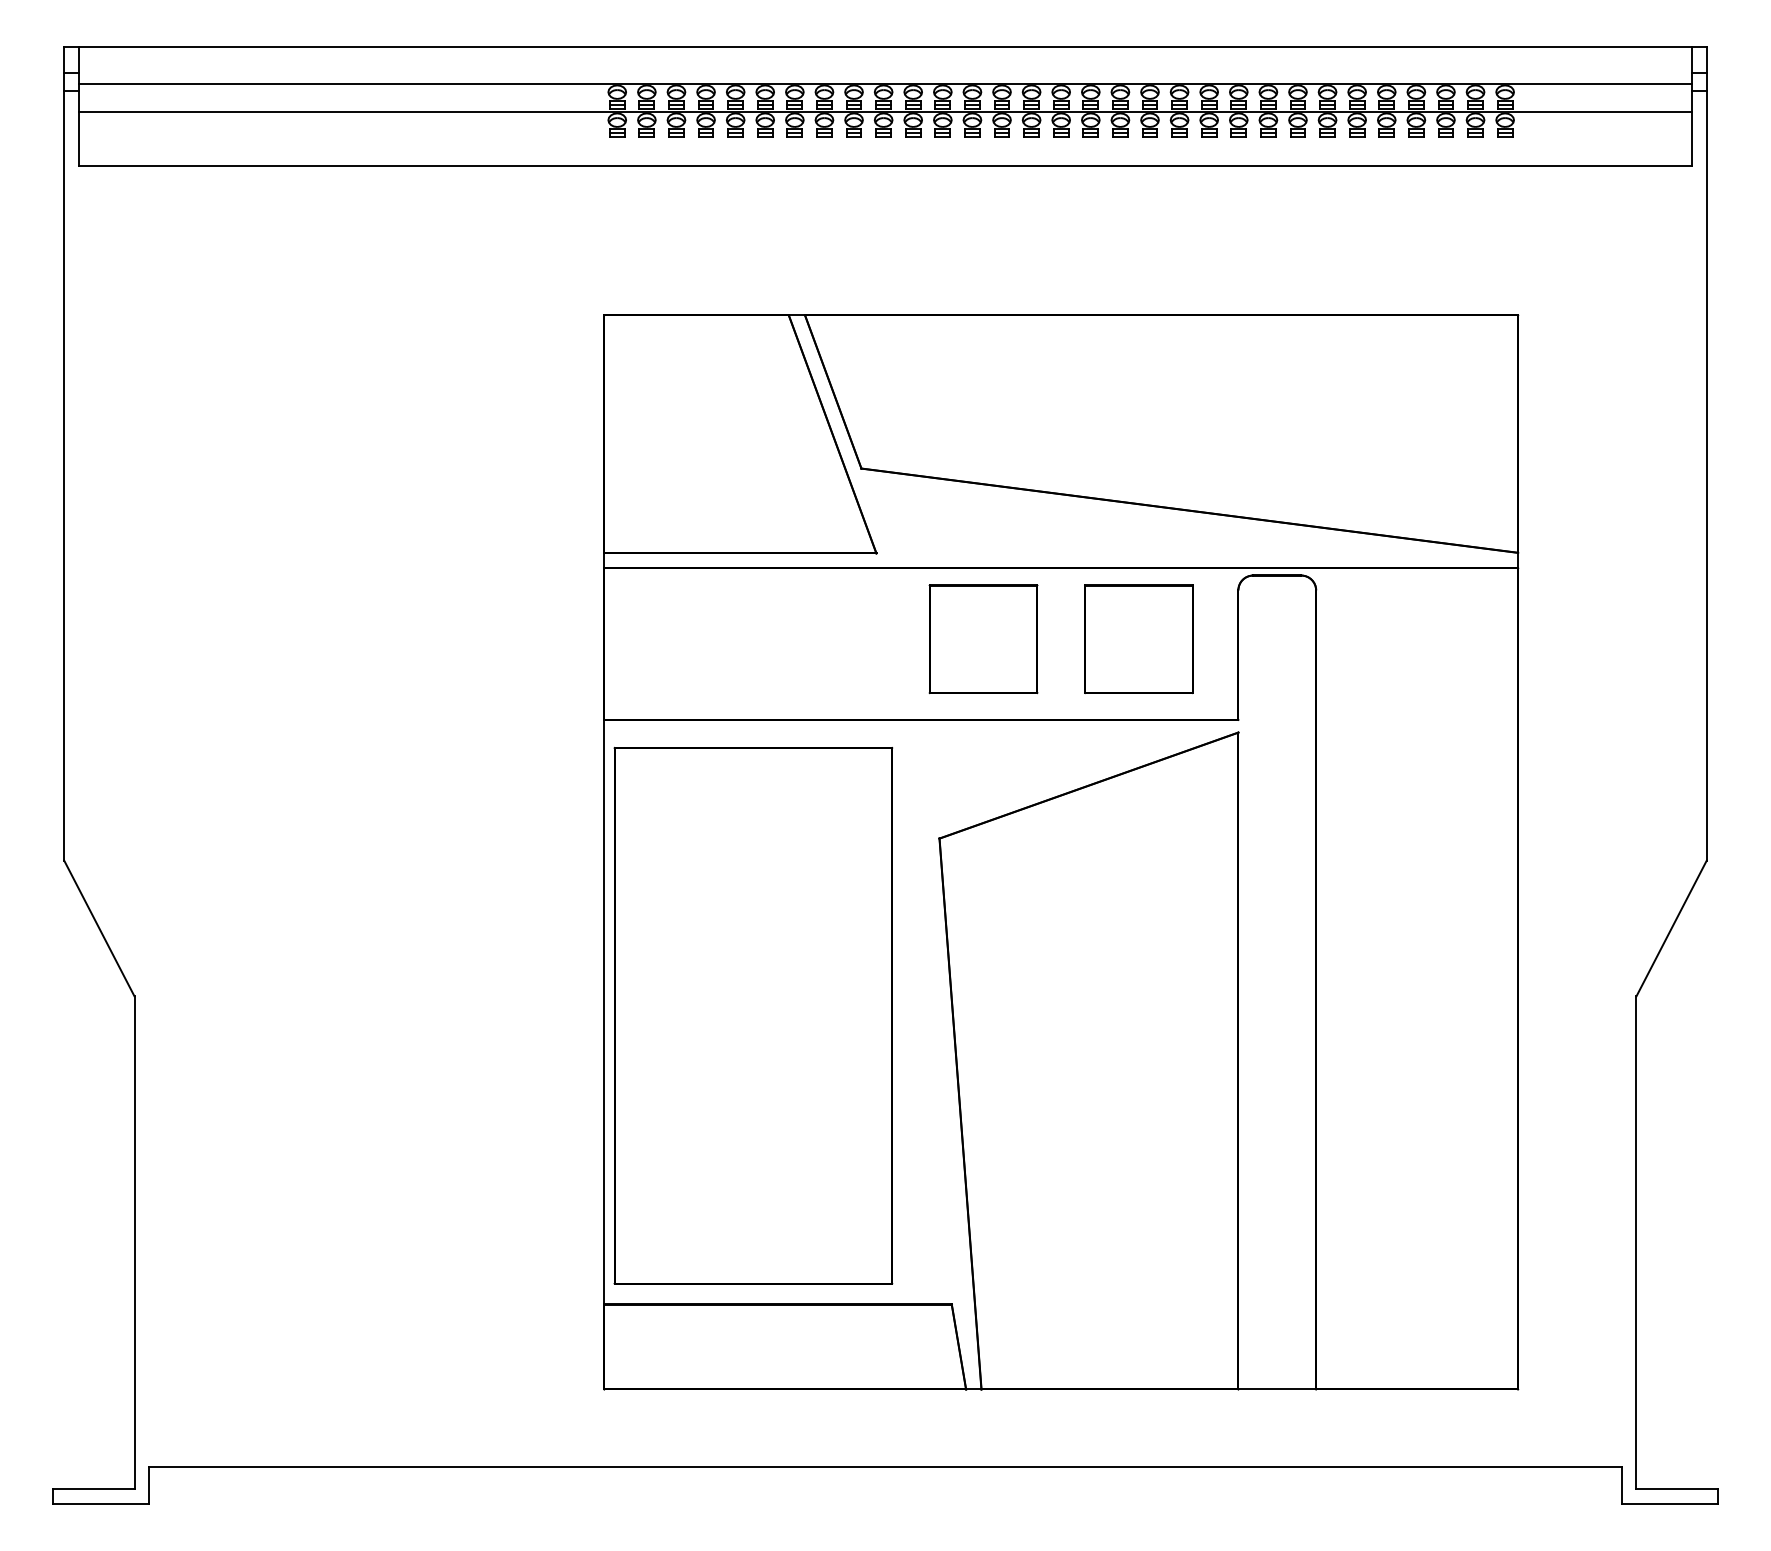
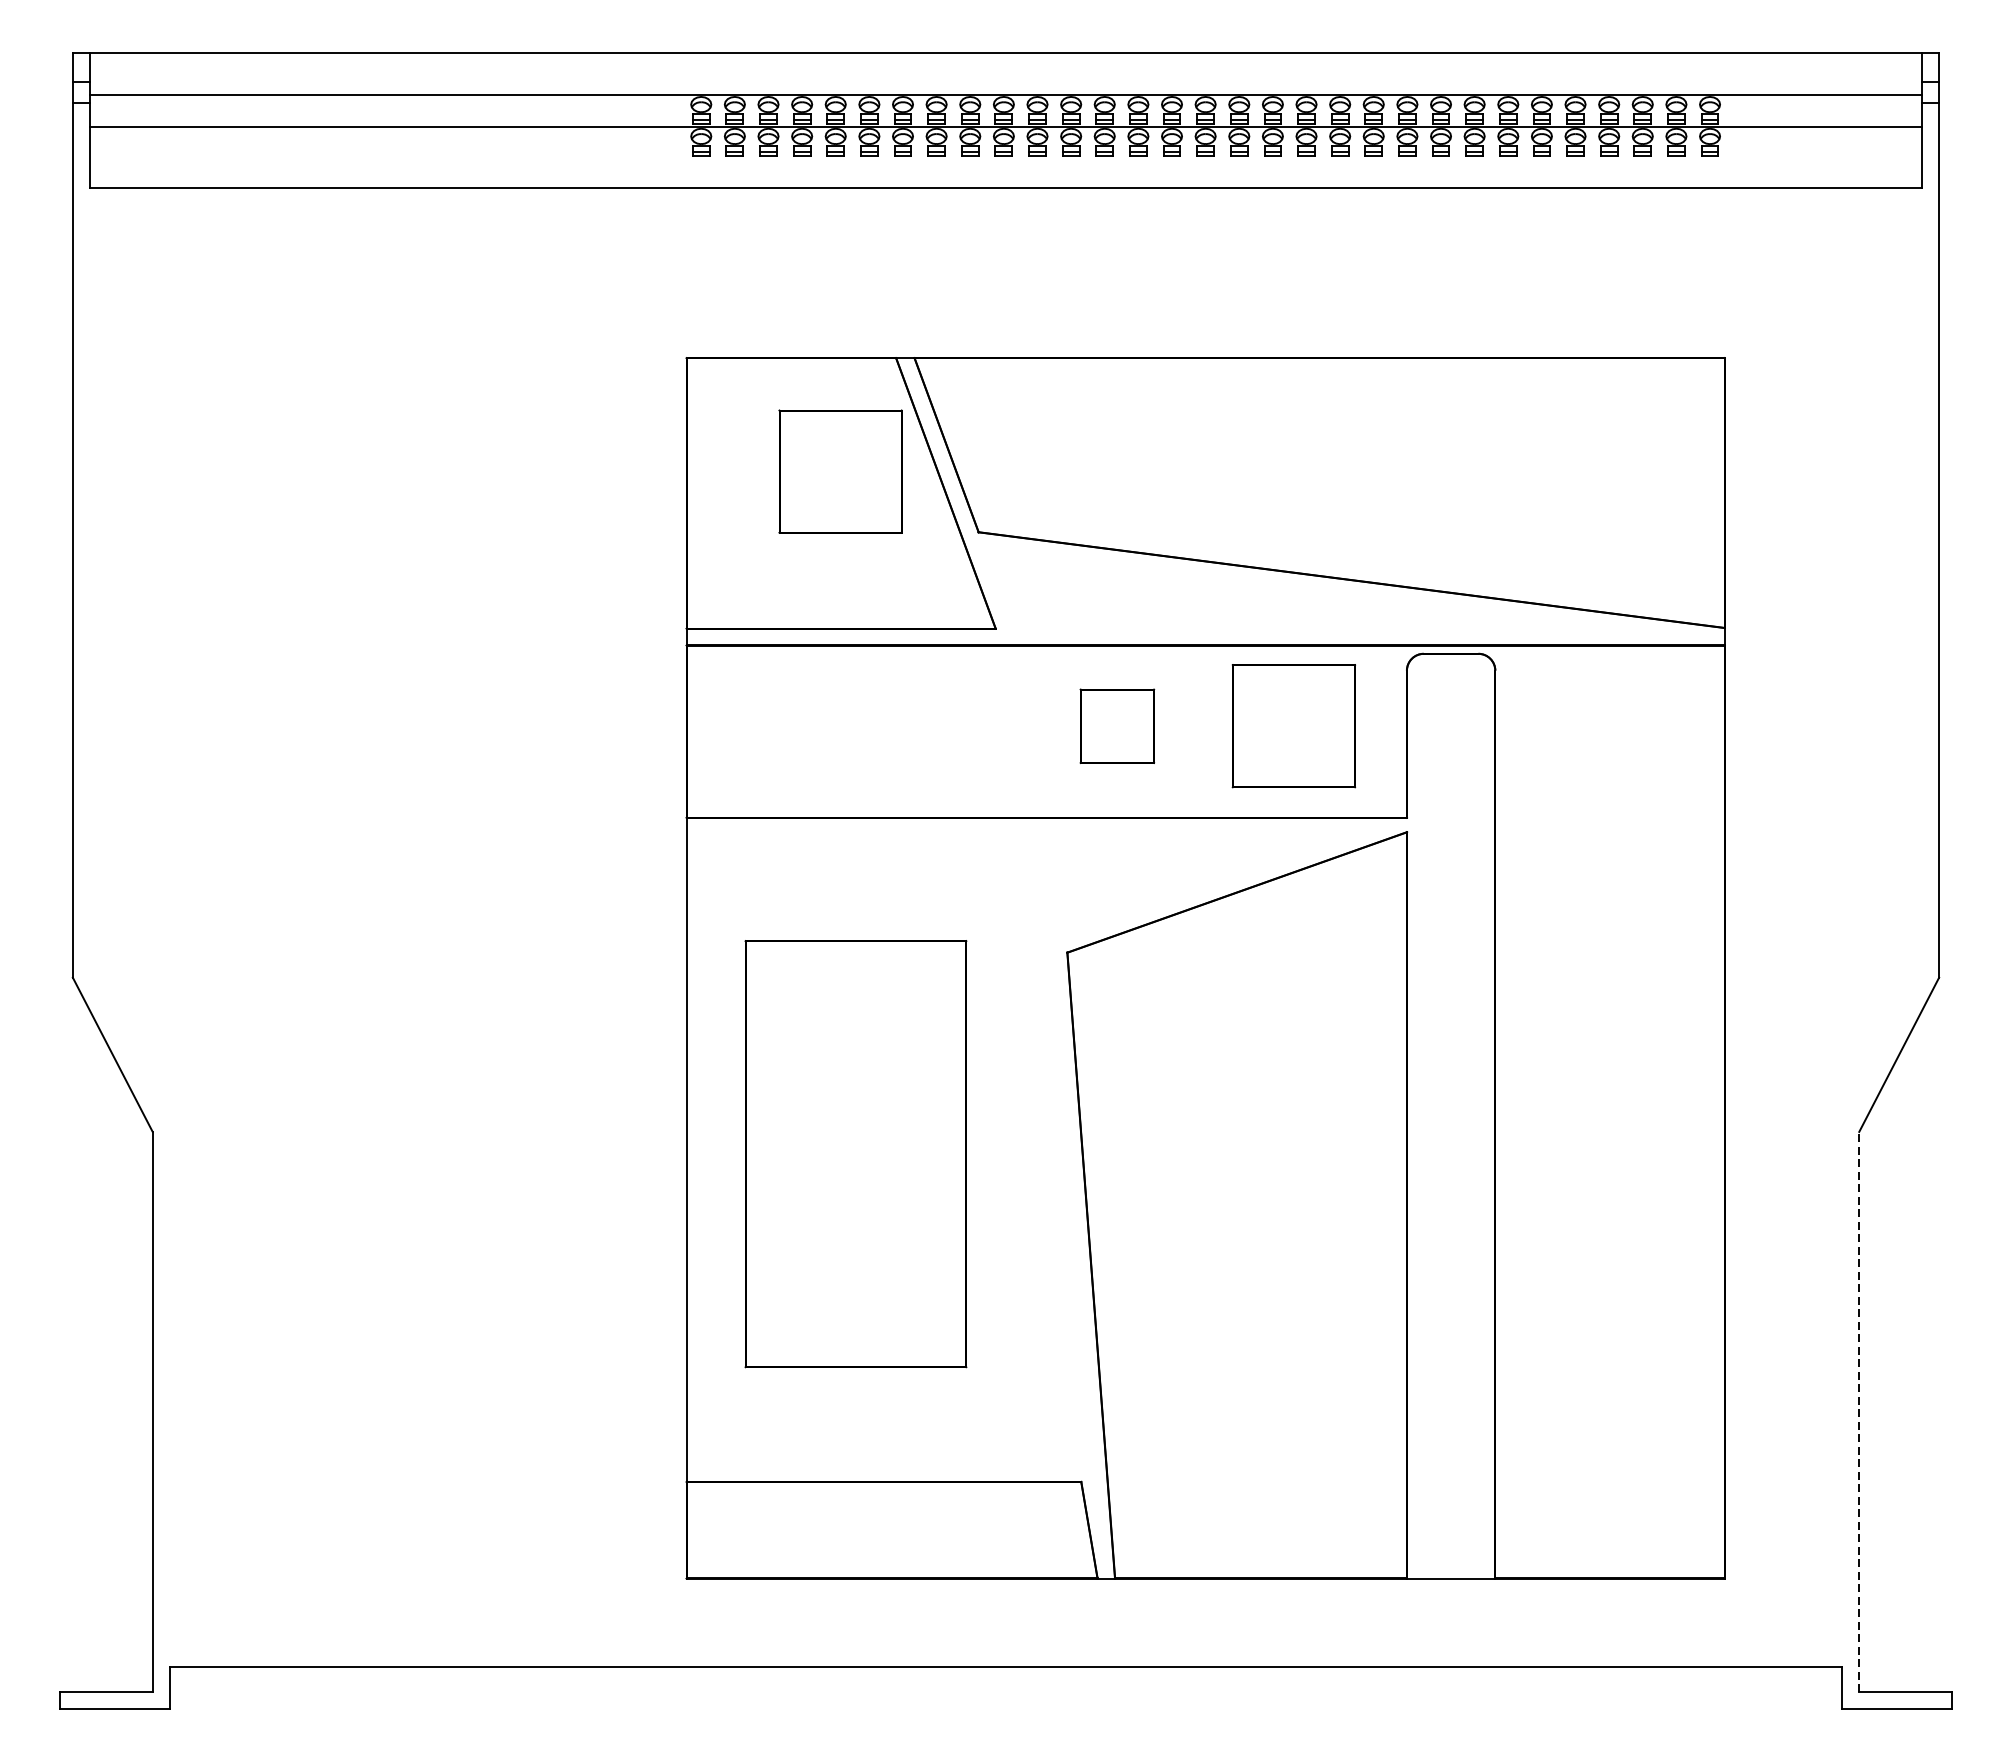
part: (739, 414) -> (840, 470), added
part: (983, 639) -> (1117, 726), size x0.6
part: (753, 1015) -> (856, 1153), size x0.7
line: (1636, 1242) -> (1859, 1411), solid -> dashed

